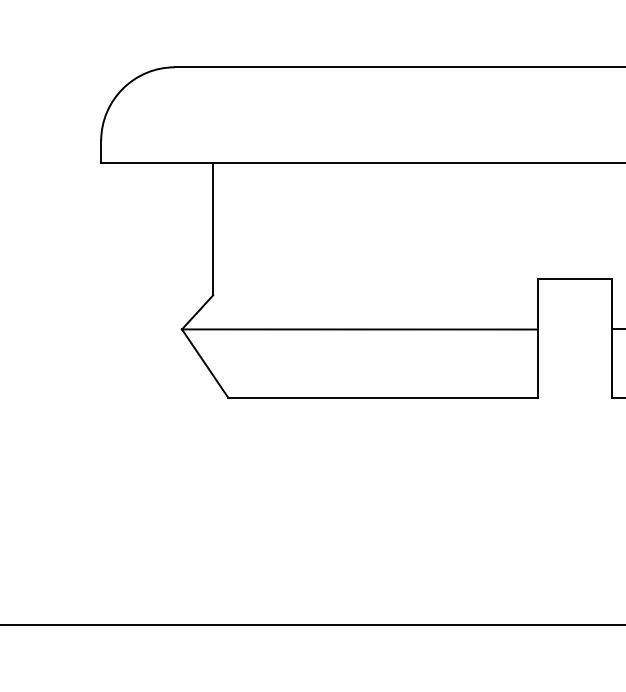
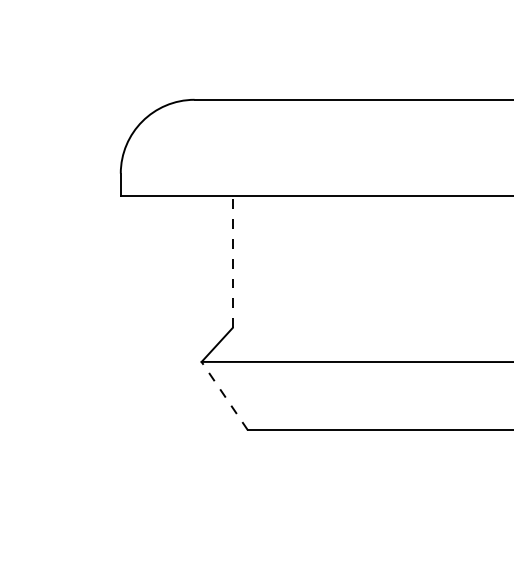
line: (213, 228) -> (233, 261), solid -> dashed
line: (204, 363) -> (224, 396), solid -> dashed

